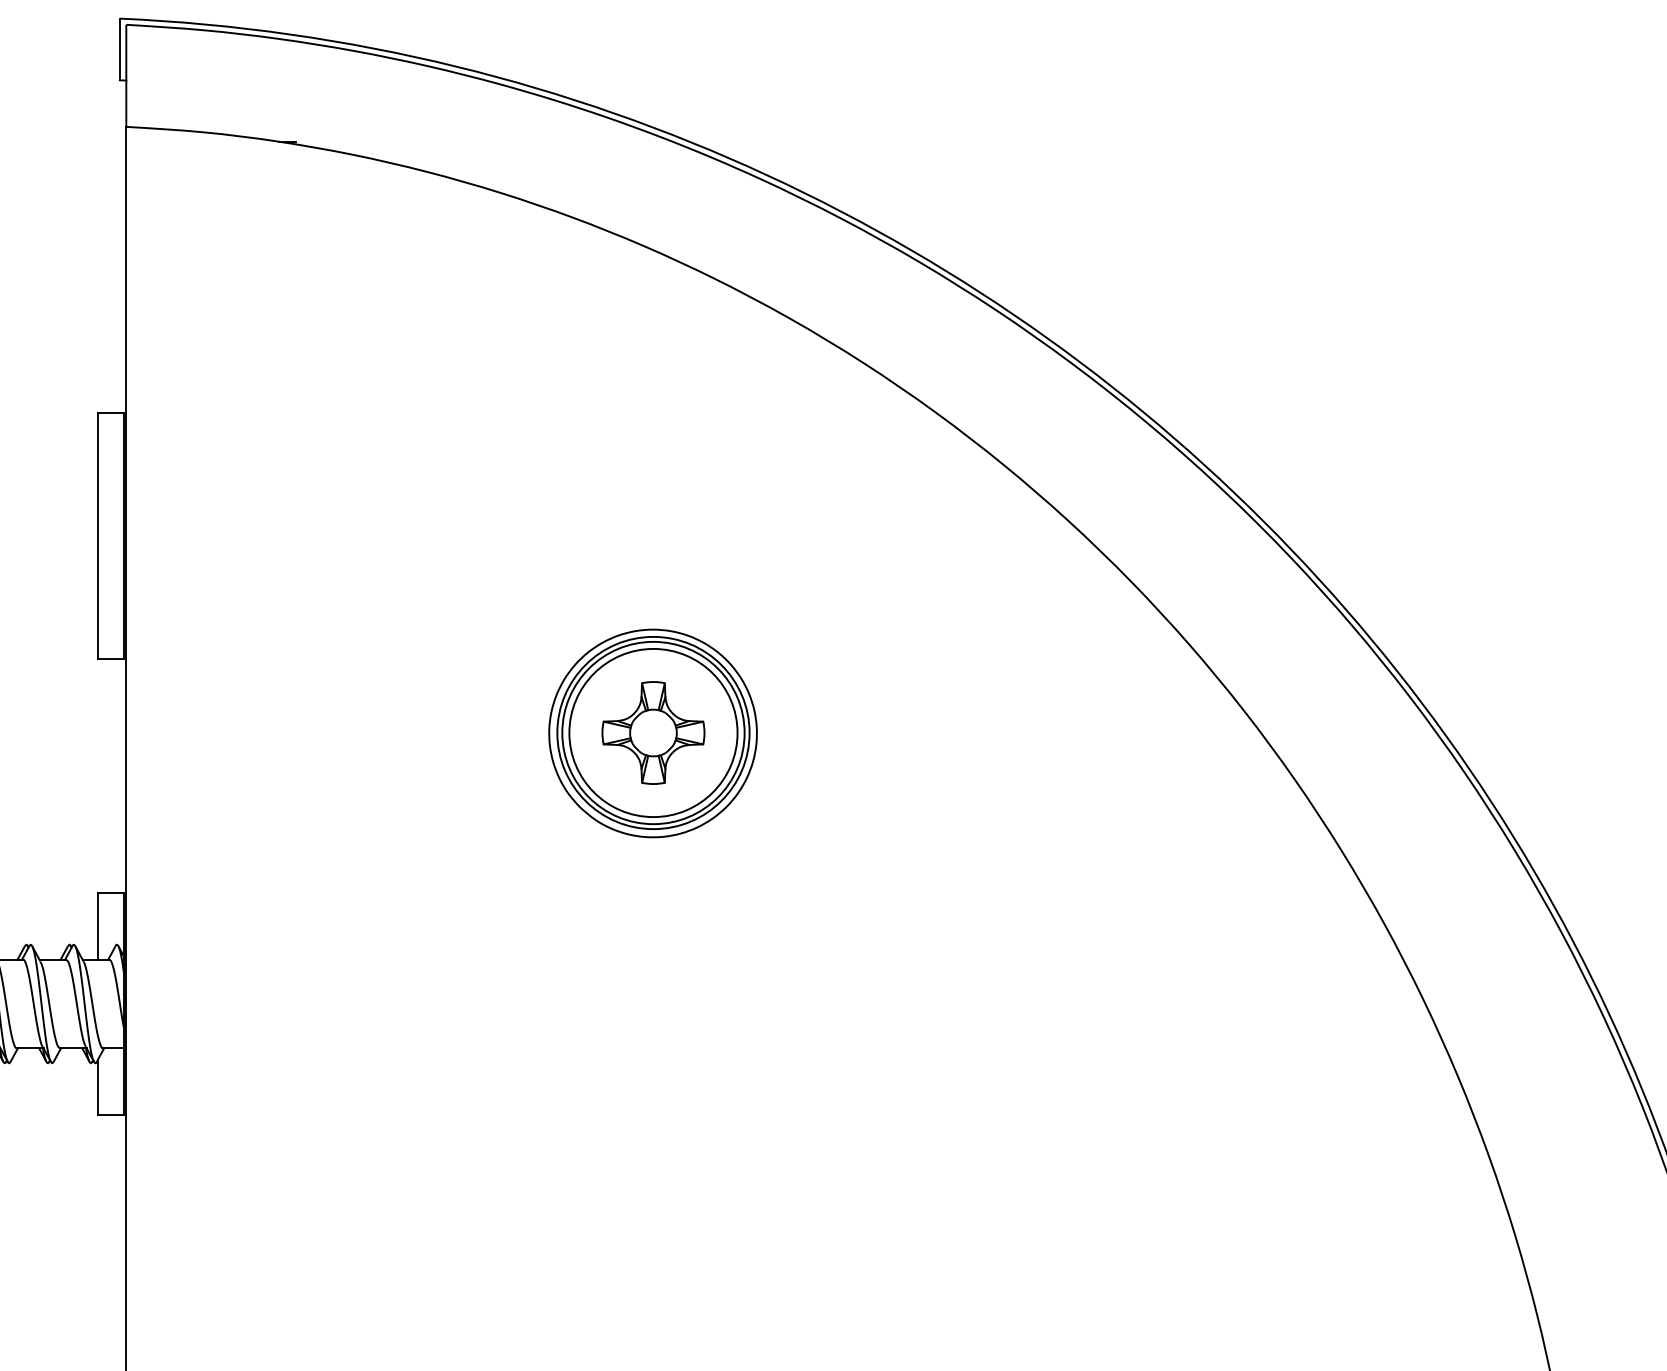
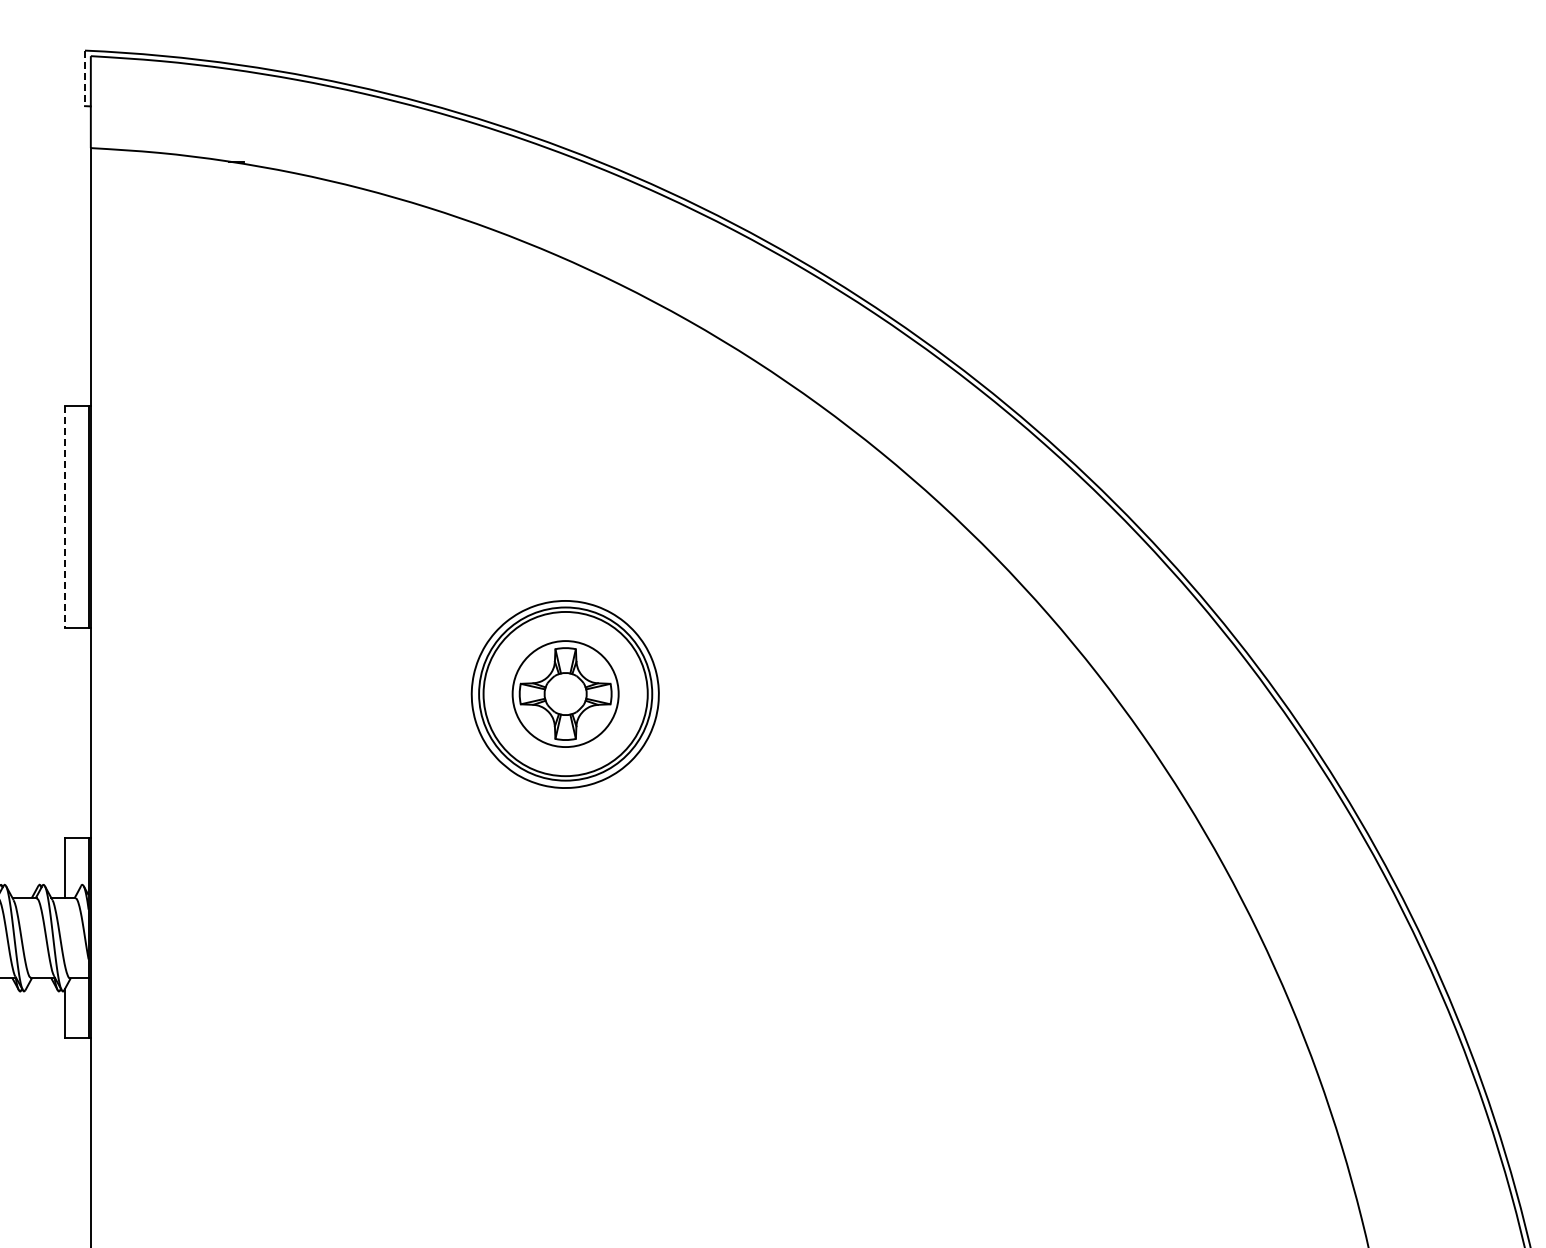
line: (120, 49) -> (85, 78), solid -> dashed
line: (98, 535) -> (65, 516), solid -> dashed
circle: (653, 732) -> (565, 693), size x0.7

